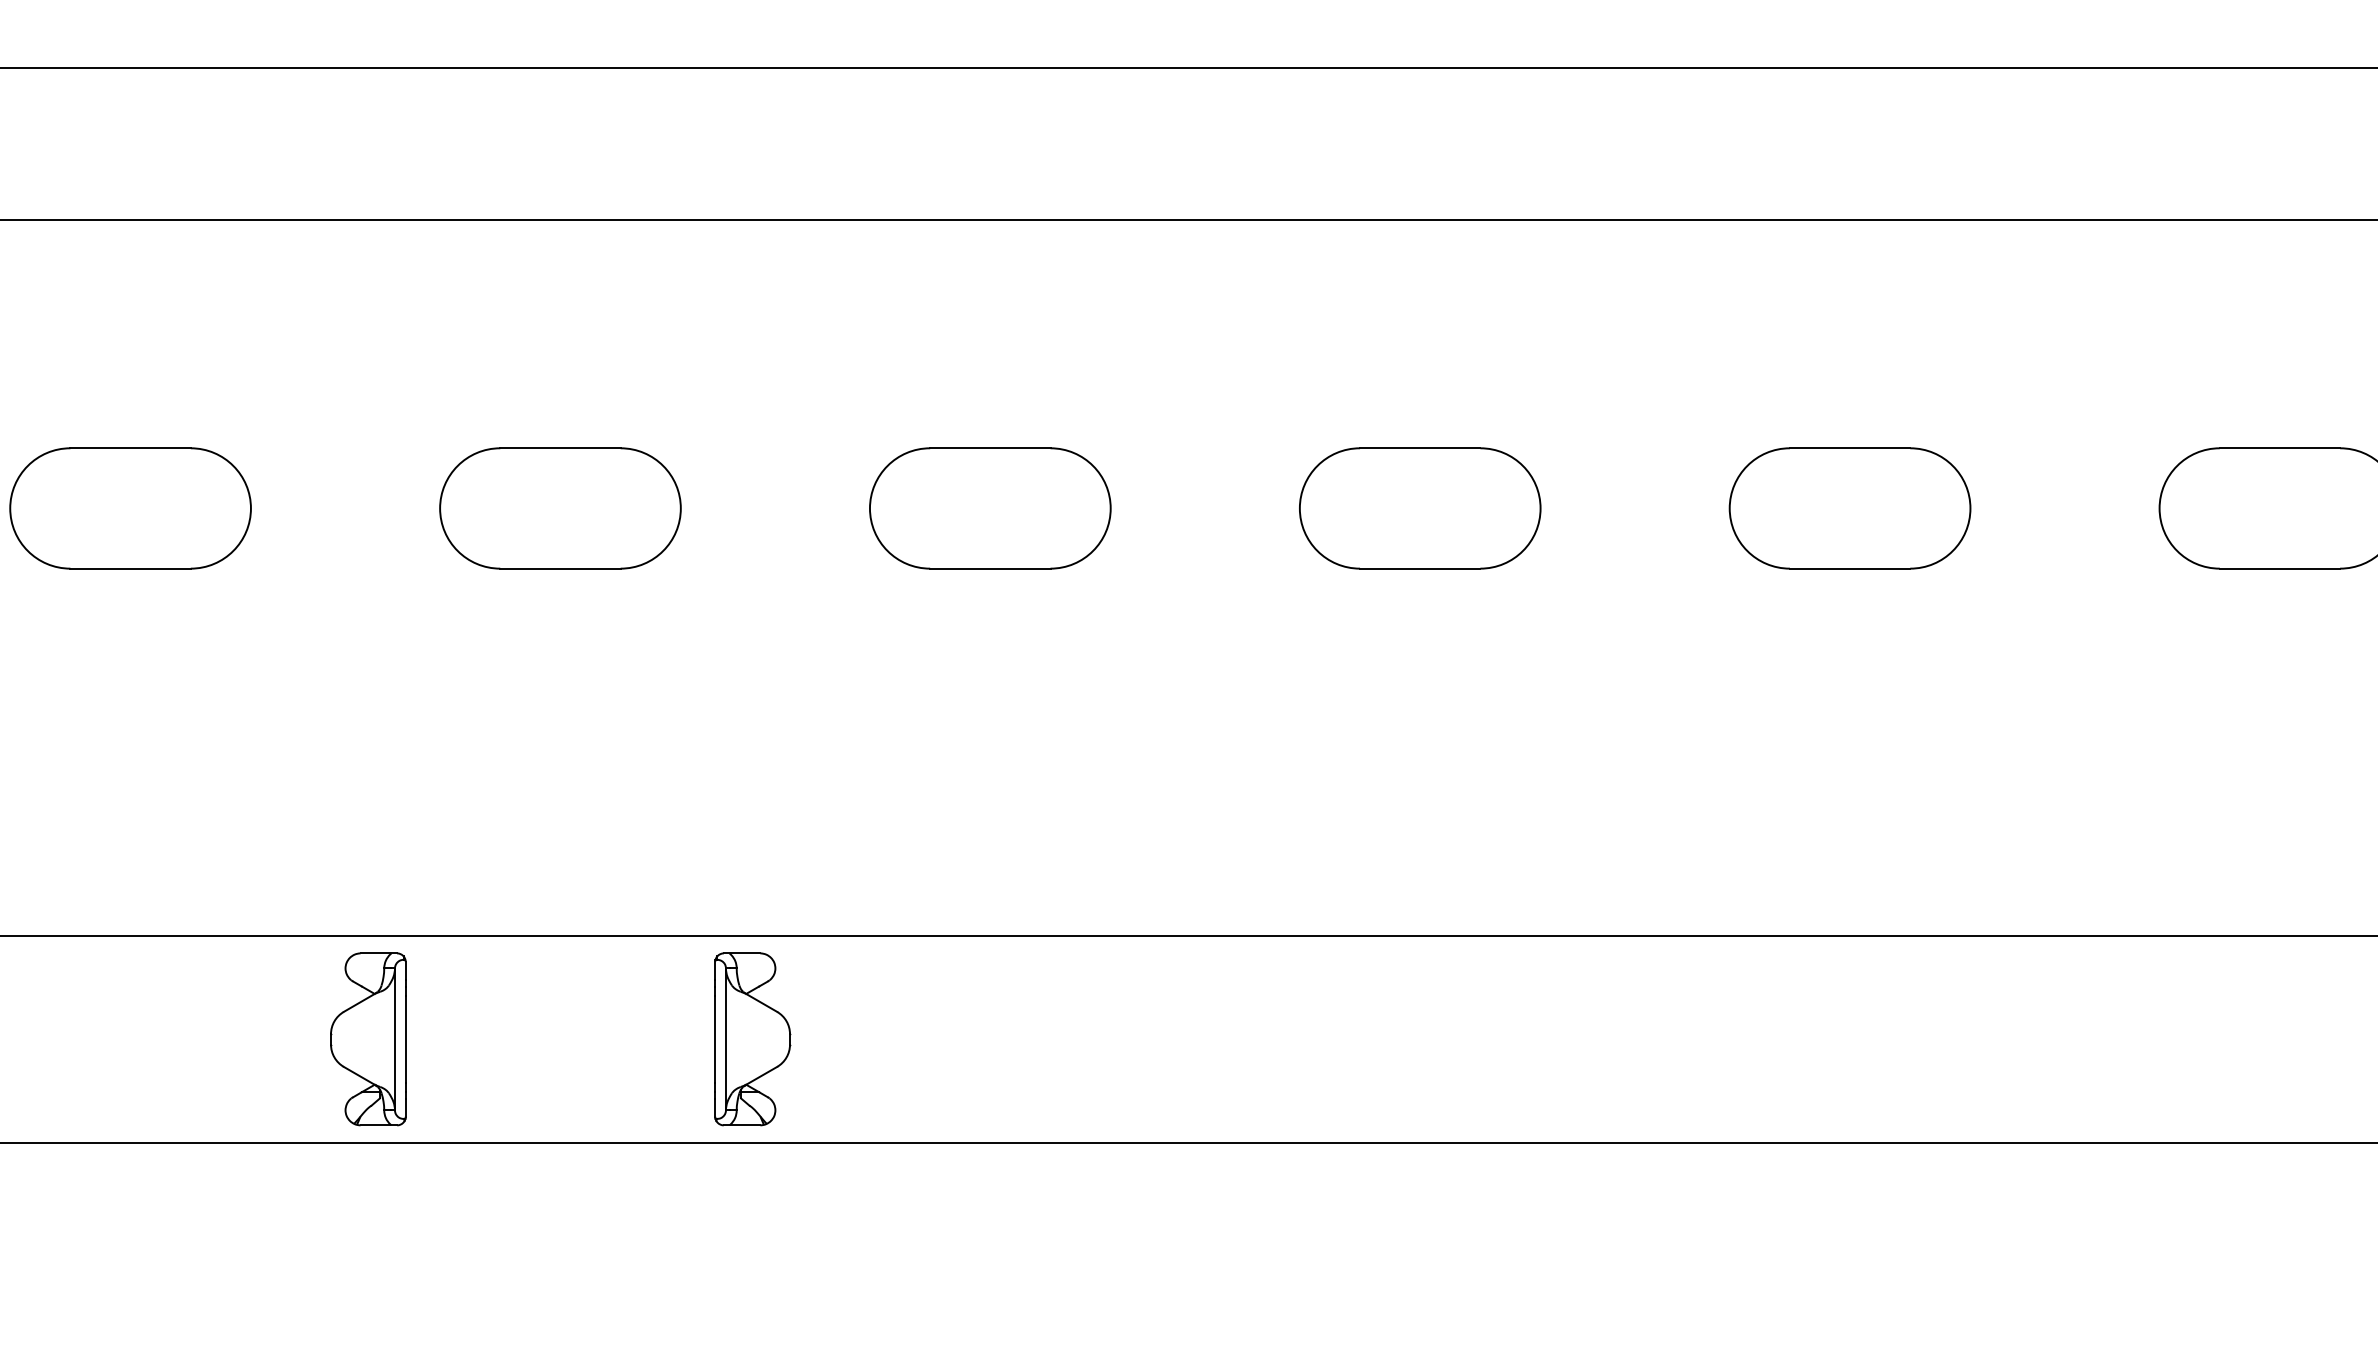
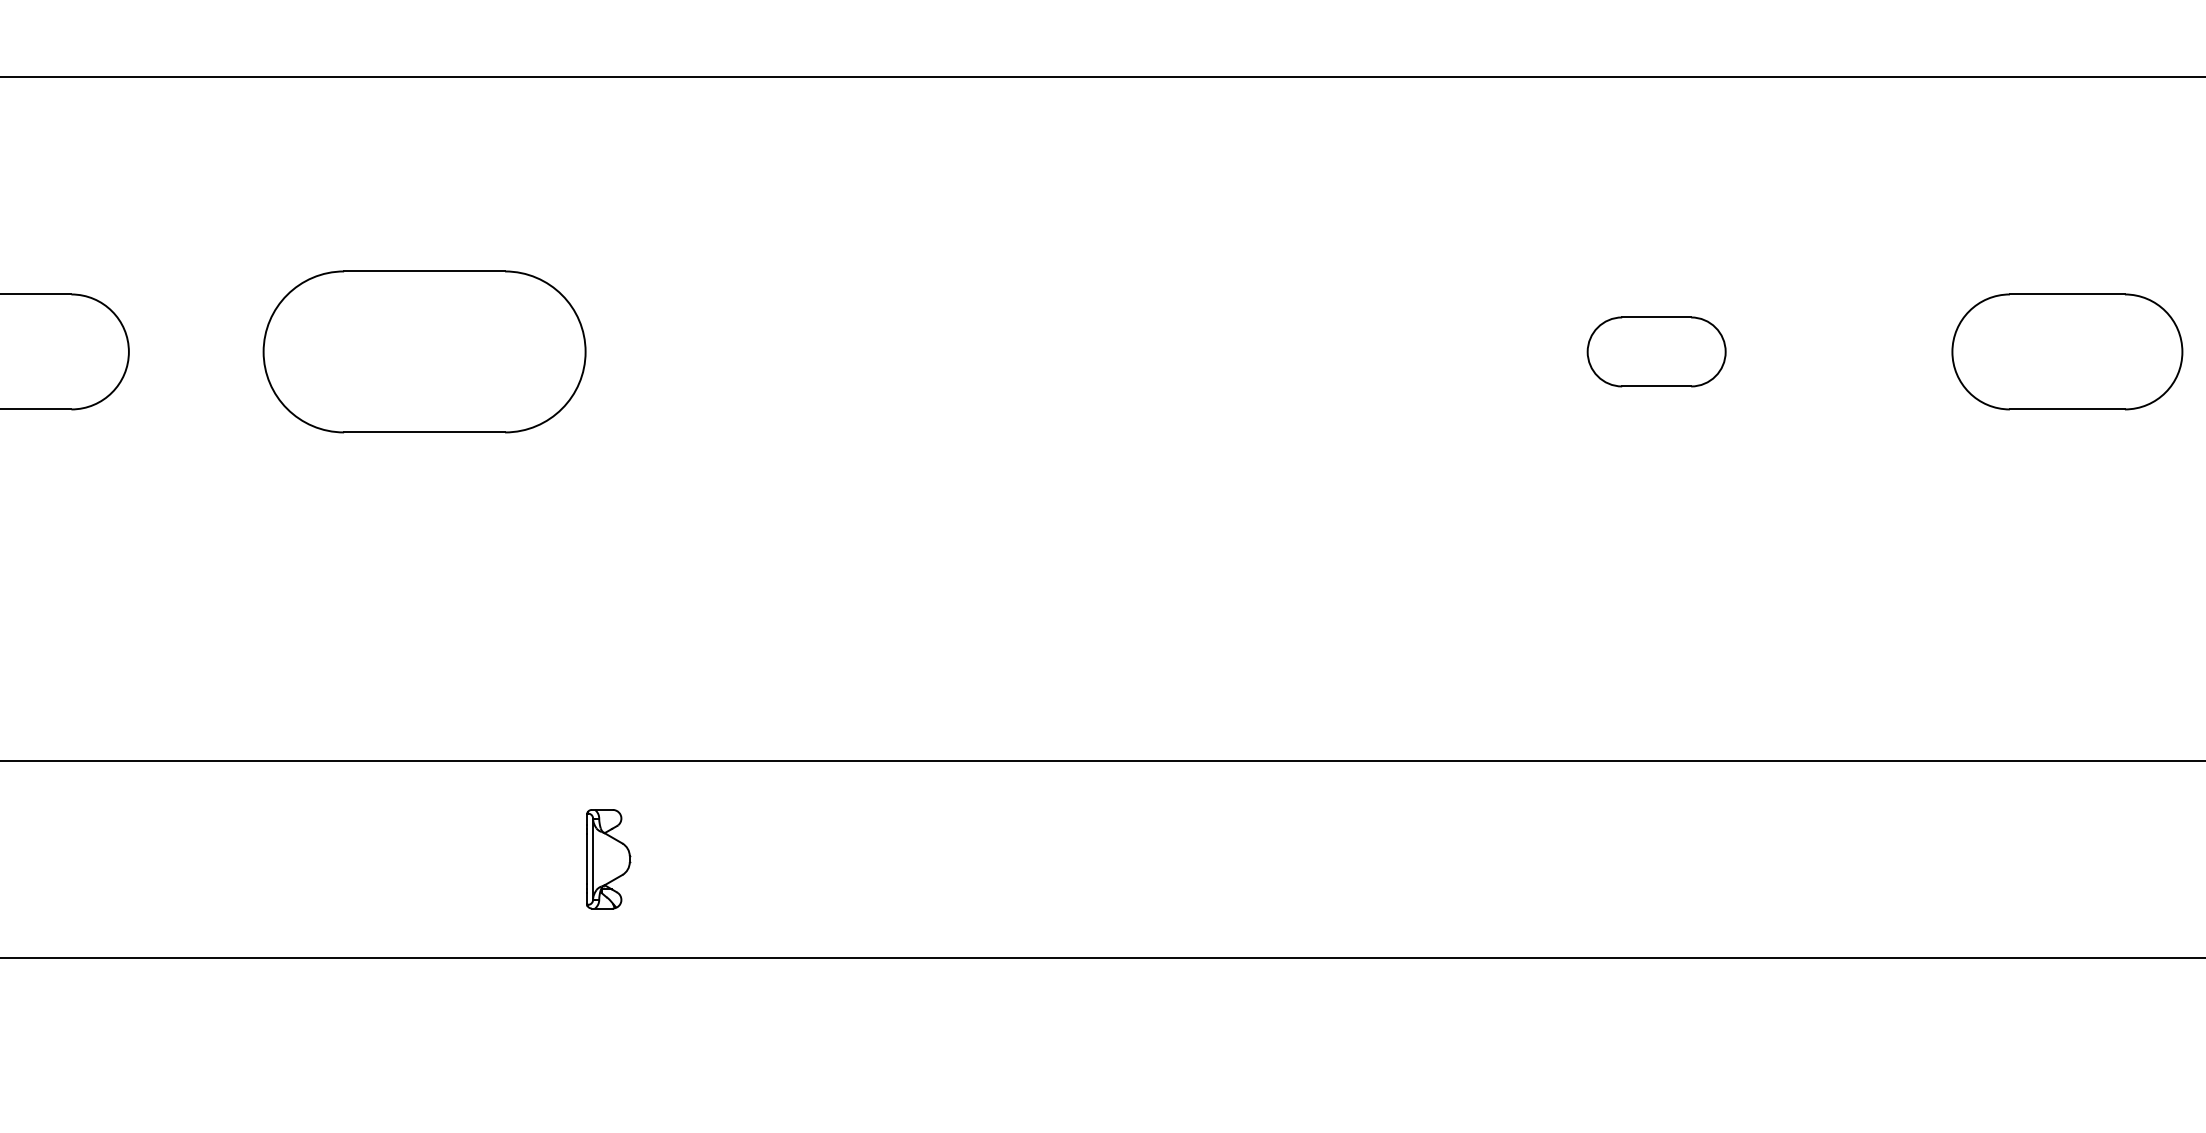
part: (560, 508) -> (424, 351), size x1.4
part: (990, 508) -> (835, 351), removed
part: (1420, 508) -> (1246, 351), removed
part: (1849, 508) -> (1656, 351), size x0.6
part: (368, 1039) -> (241, 859), removed
part: (752, 1039) -> (608, 859), size x0.6

